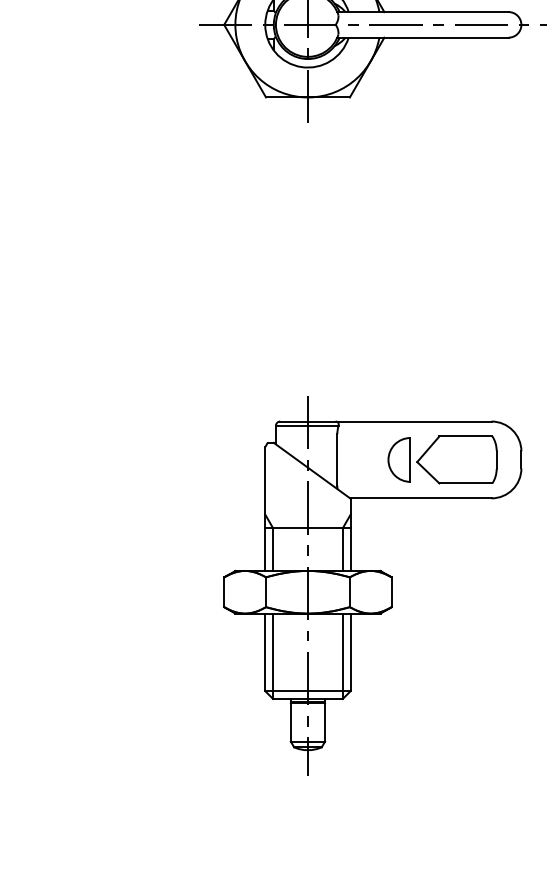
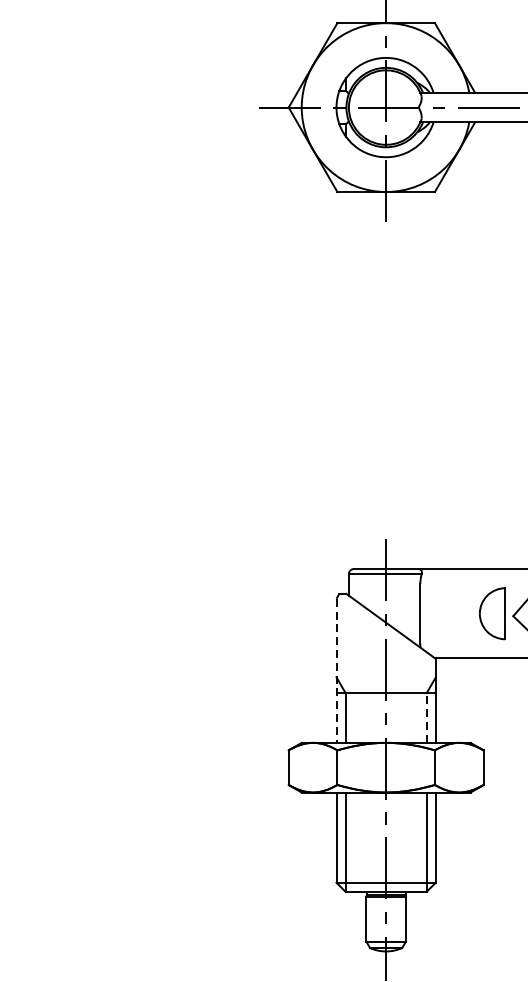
line: (265, 509) -> (336, 671), solid -> dashed
line: (342, 549) -> (426, 717), solid -> dashed

